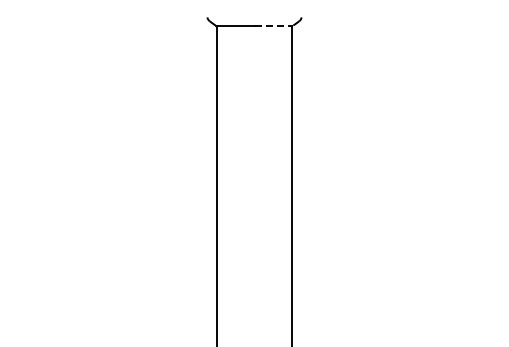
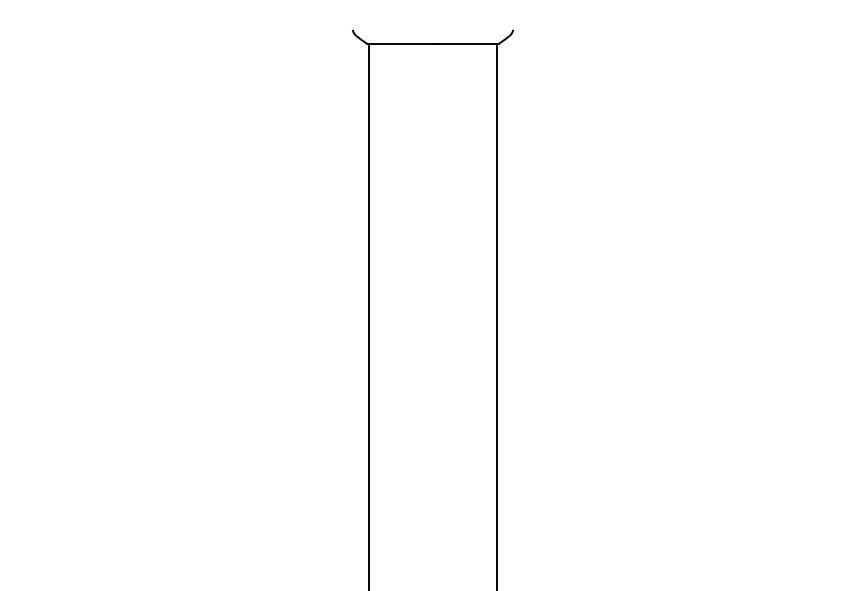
line: (274, 25) -> (467, 43), dashed -> solid

